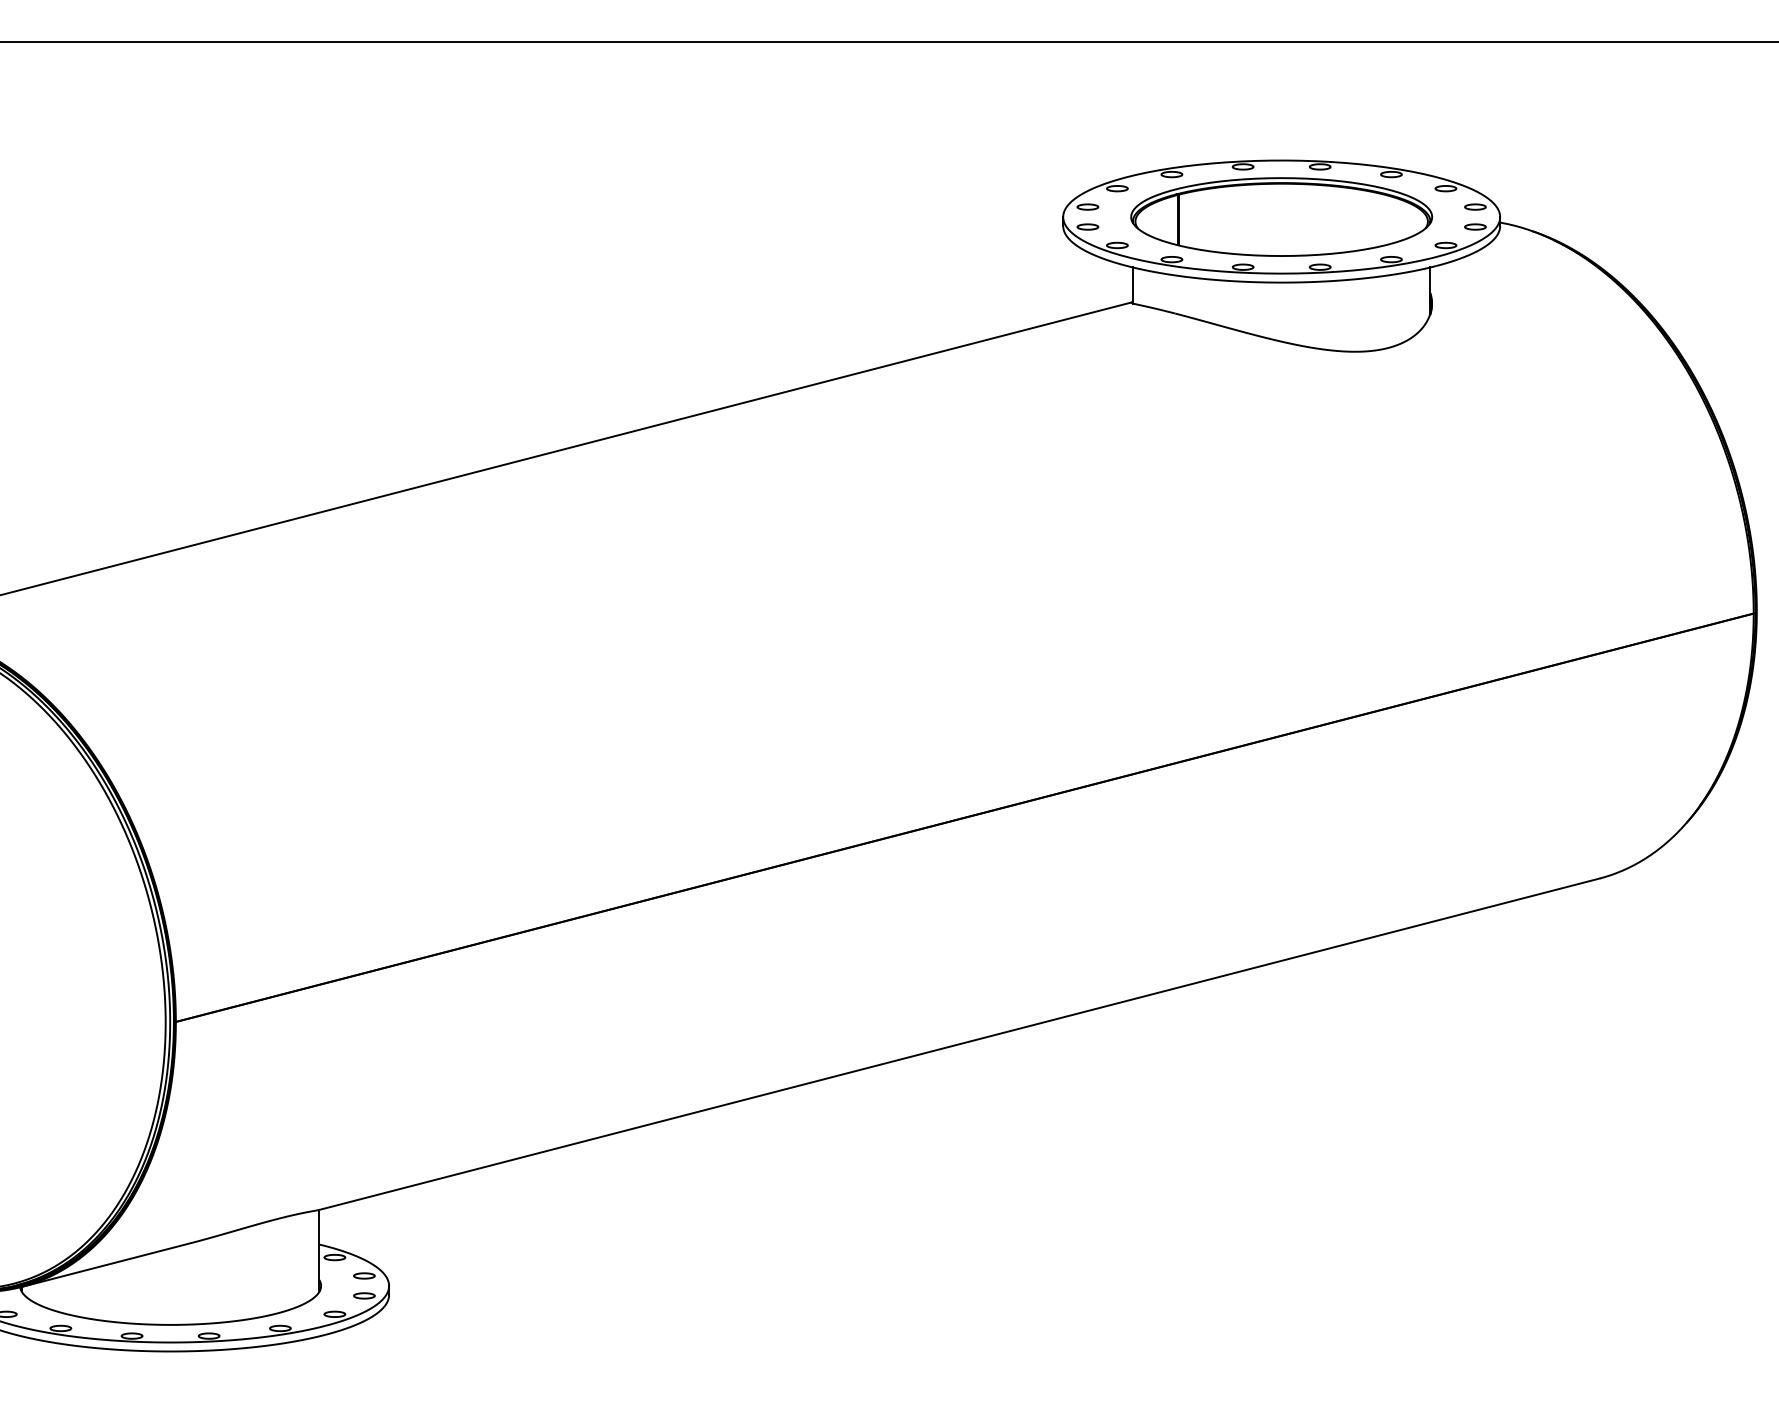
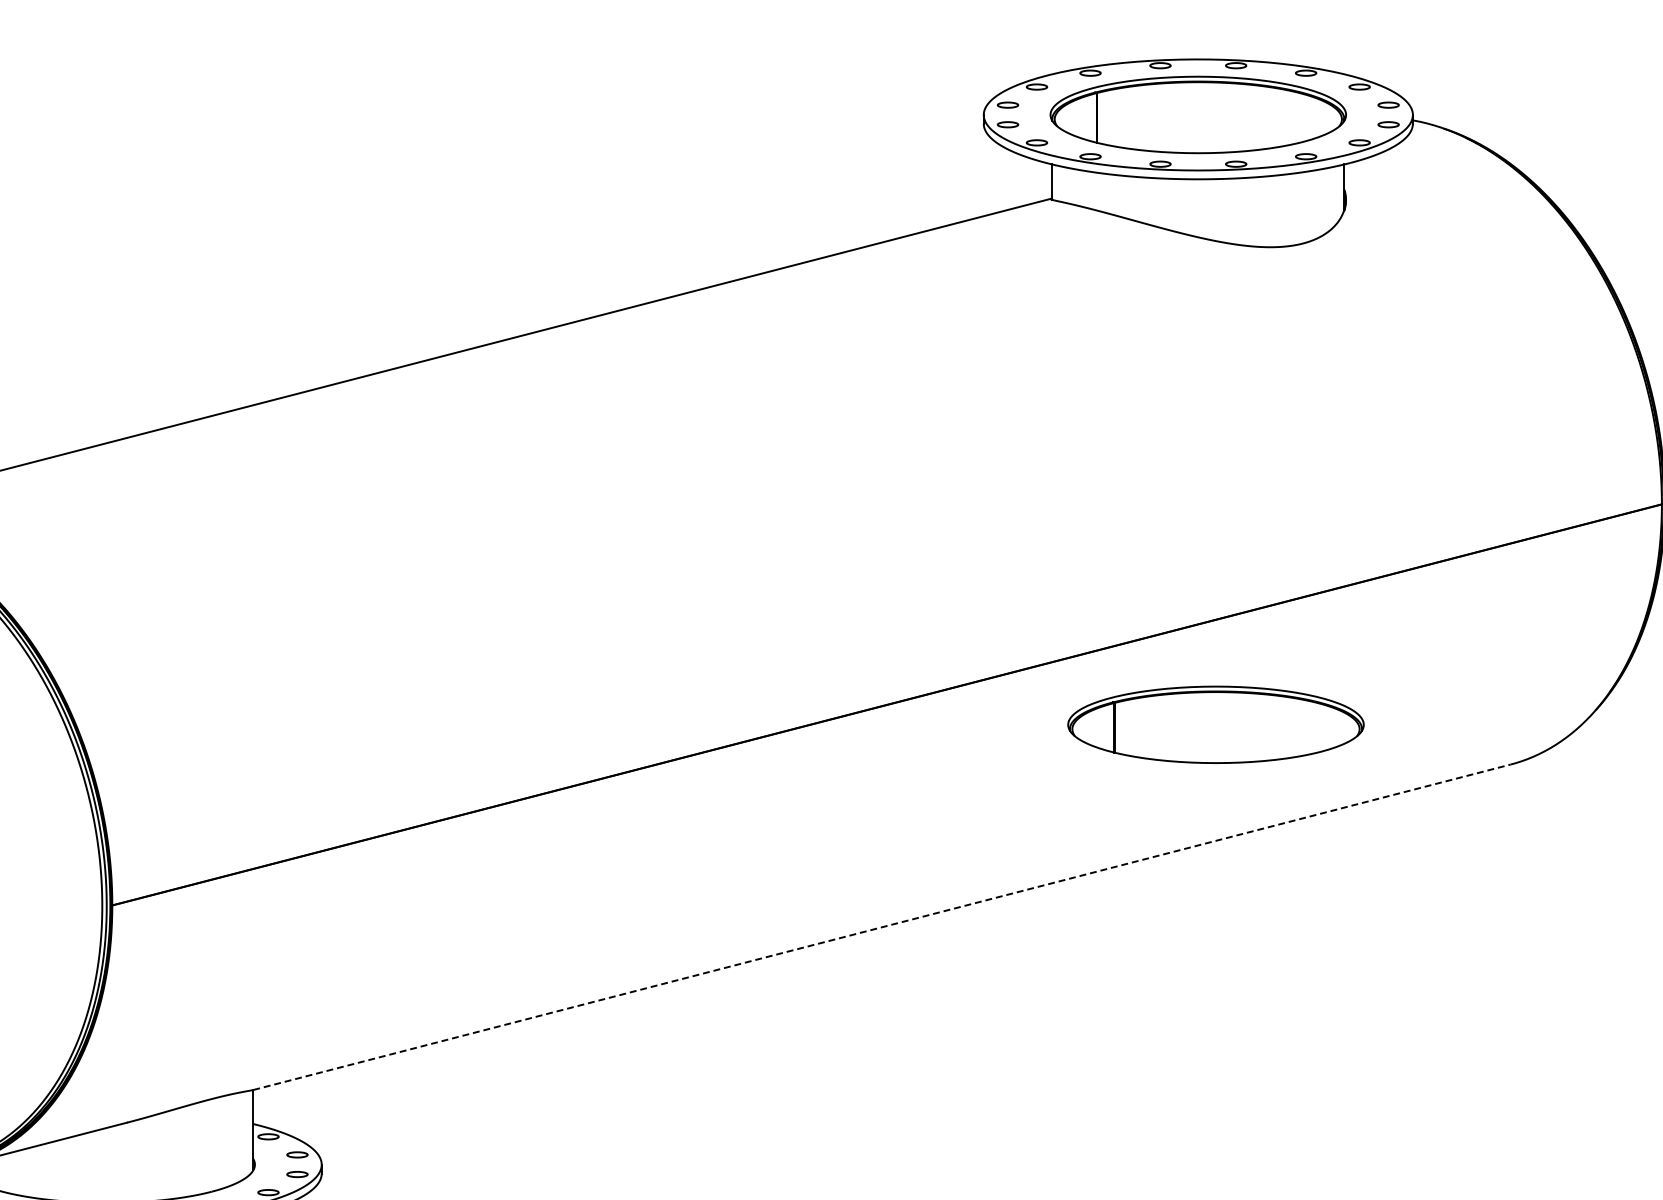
part: (1299, 837) -> (1215, 724), added
line: (960, 1044) -> (882, 927), solid -> dashed

